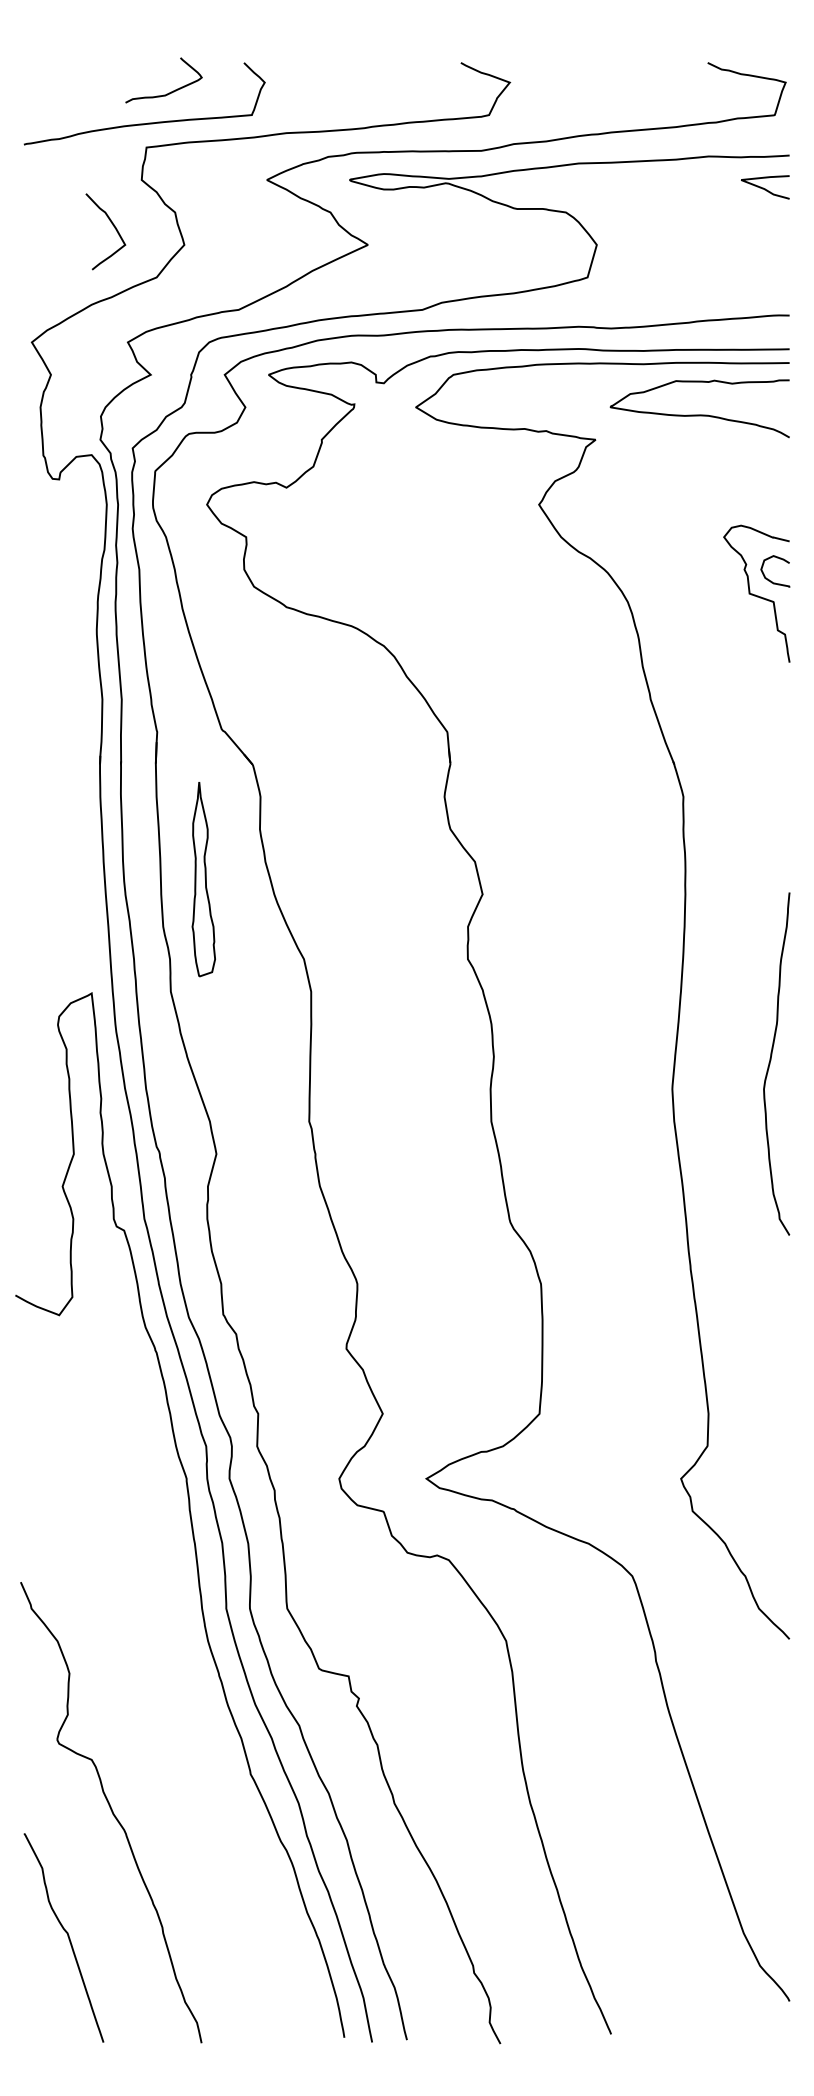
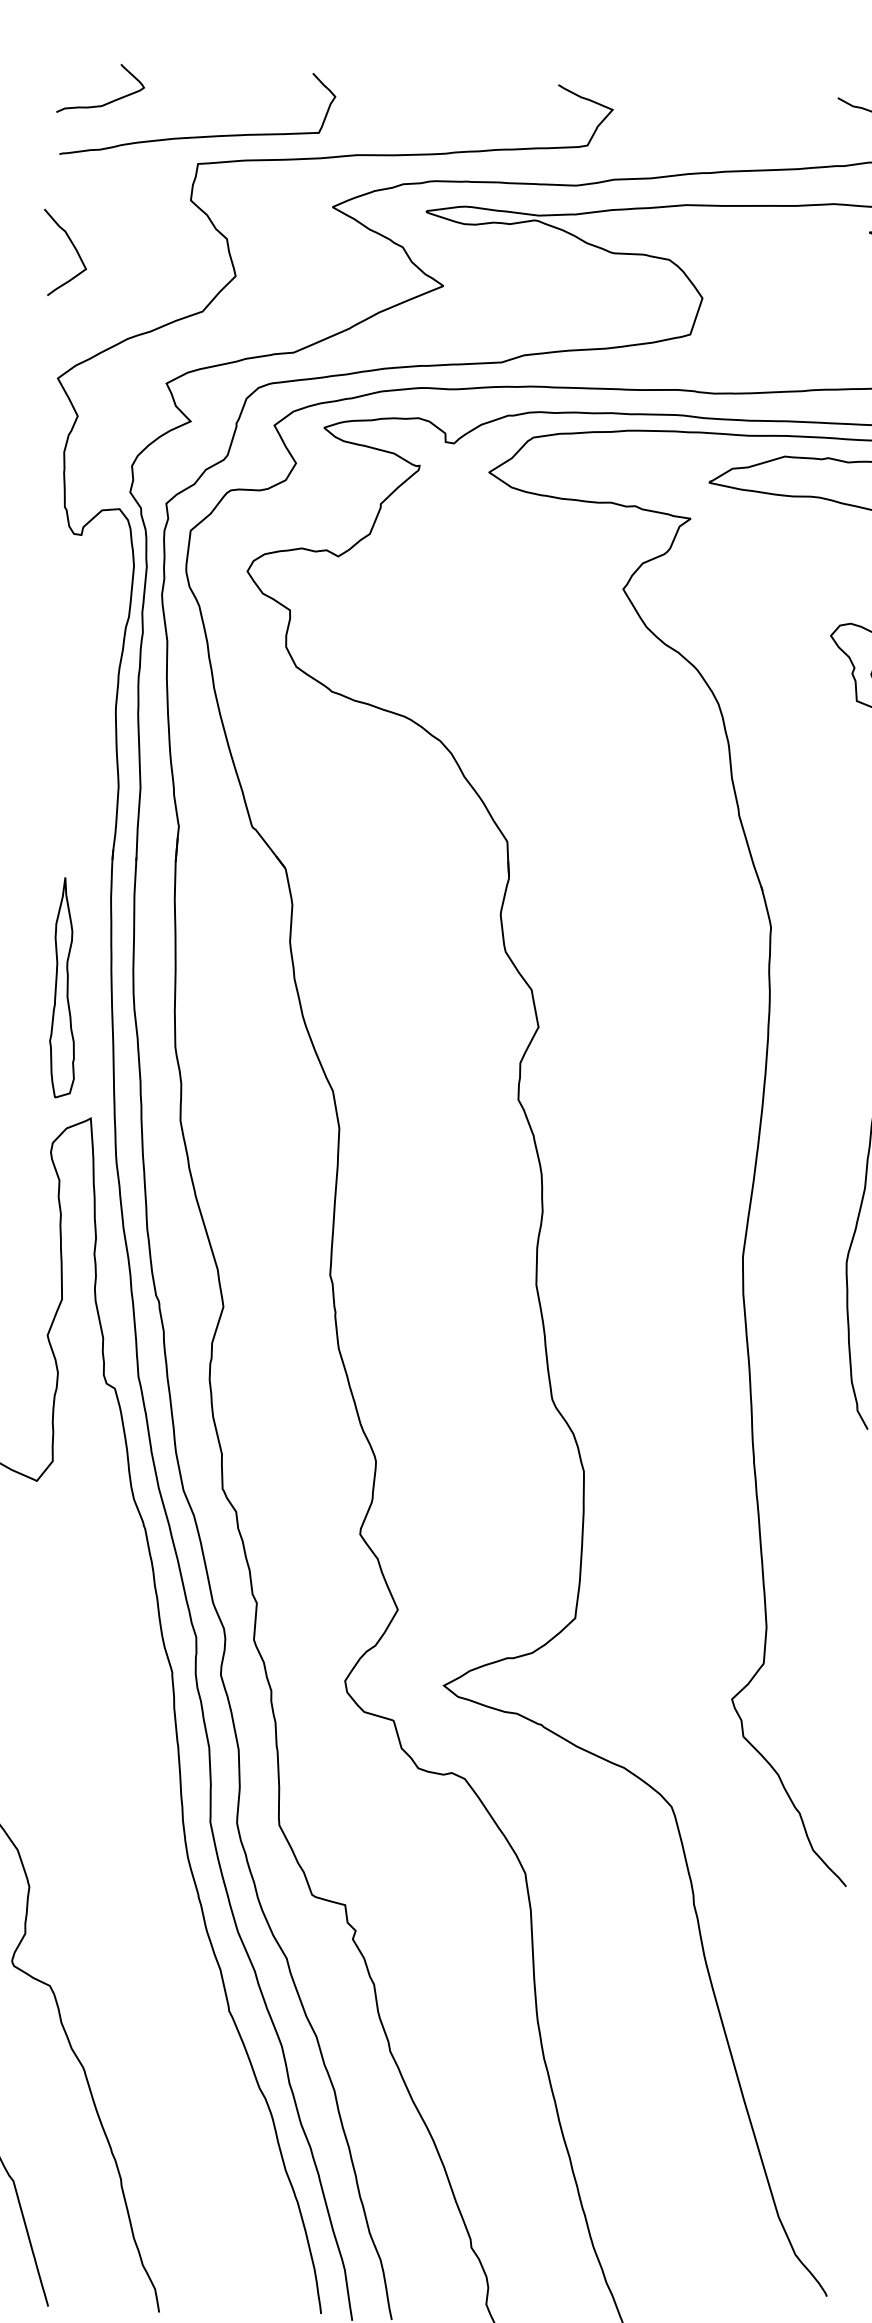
curve: (166, 93) -> (103, 103), moved
curve: (112, 225) -> (72, 246), moved
part: (203, 879) -> (64, 988), moved

